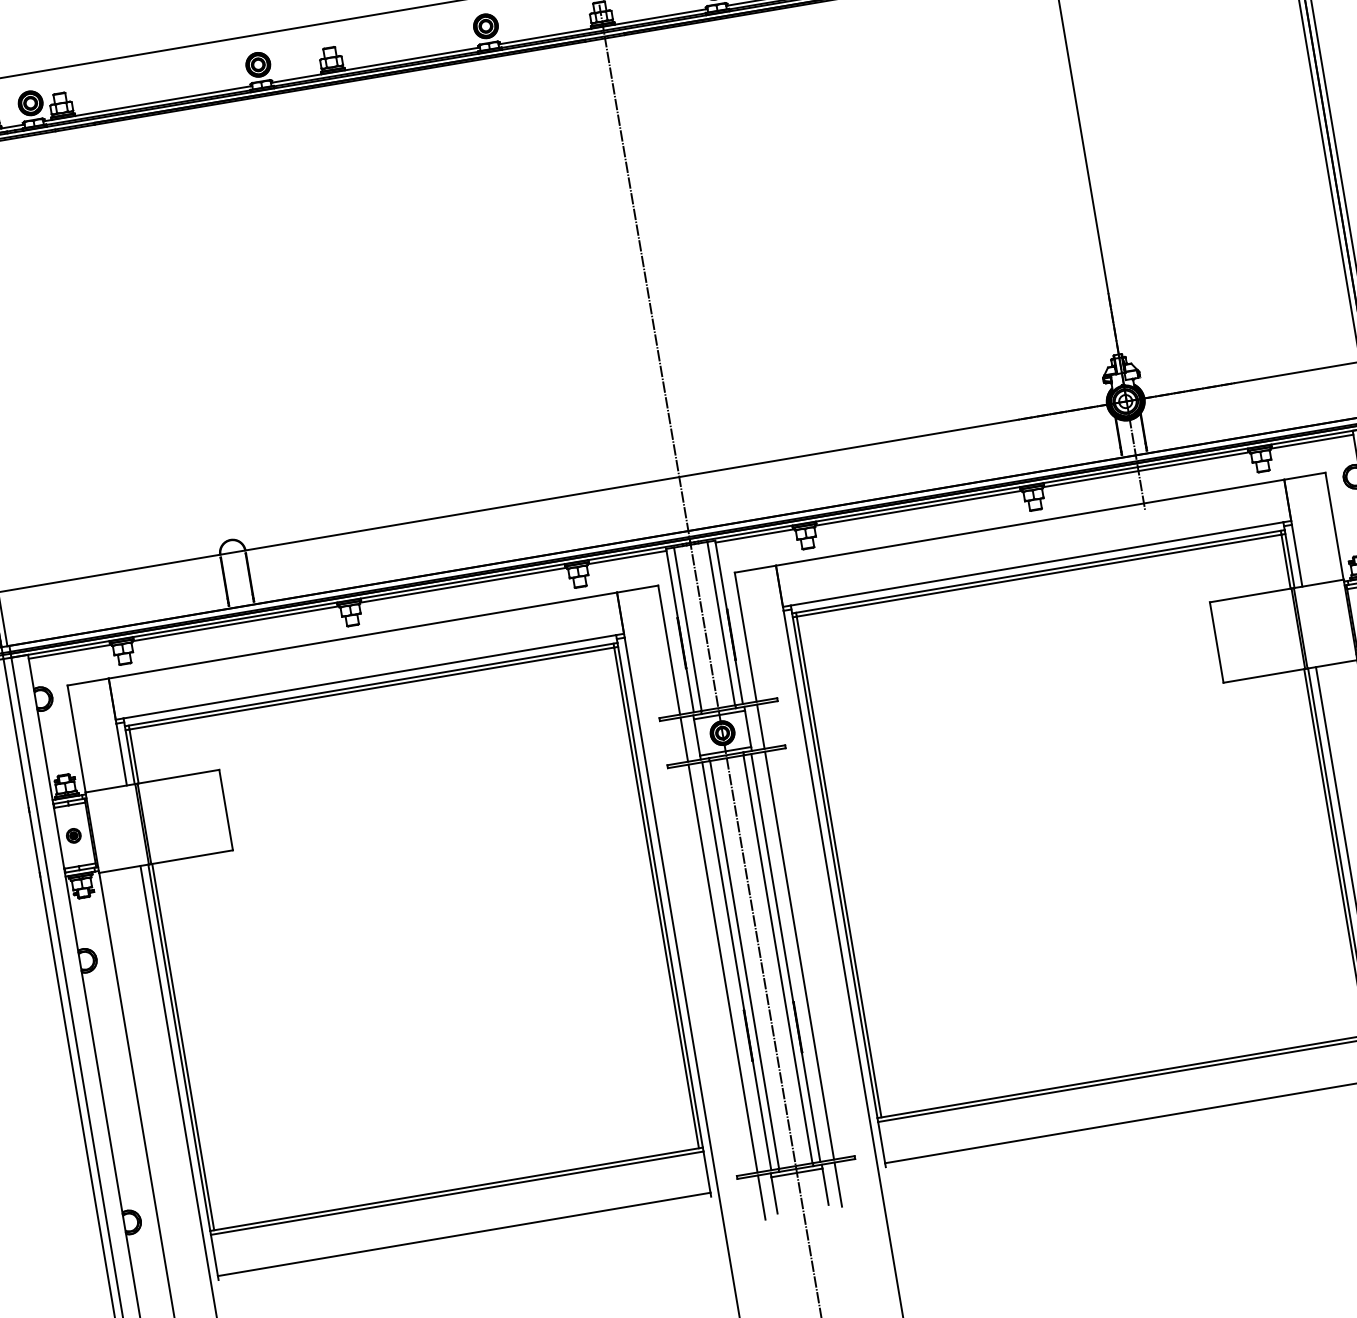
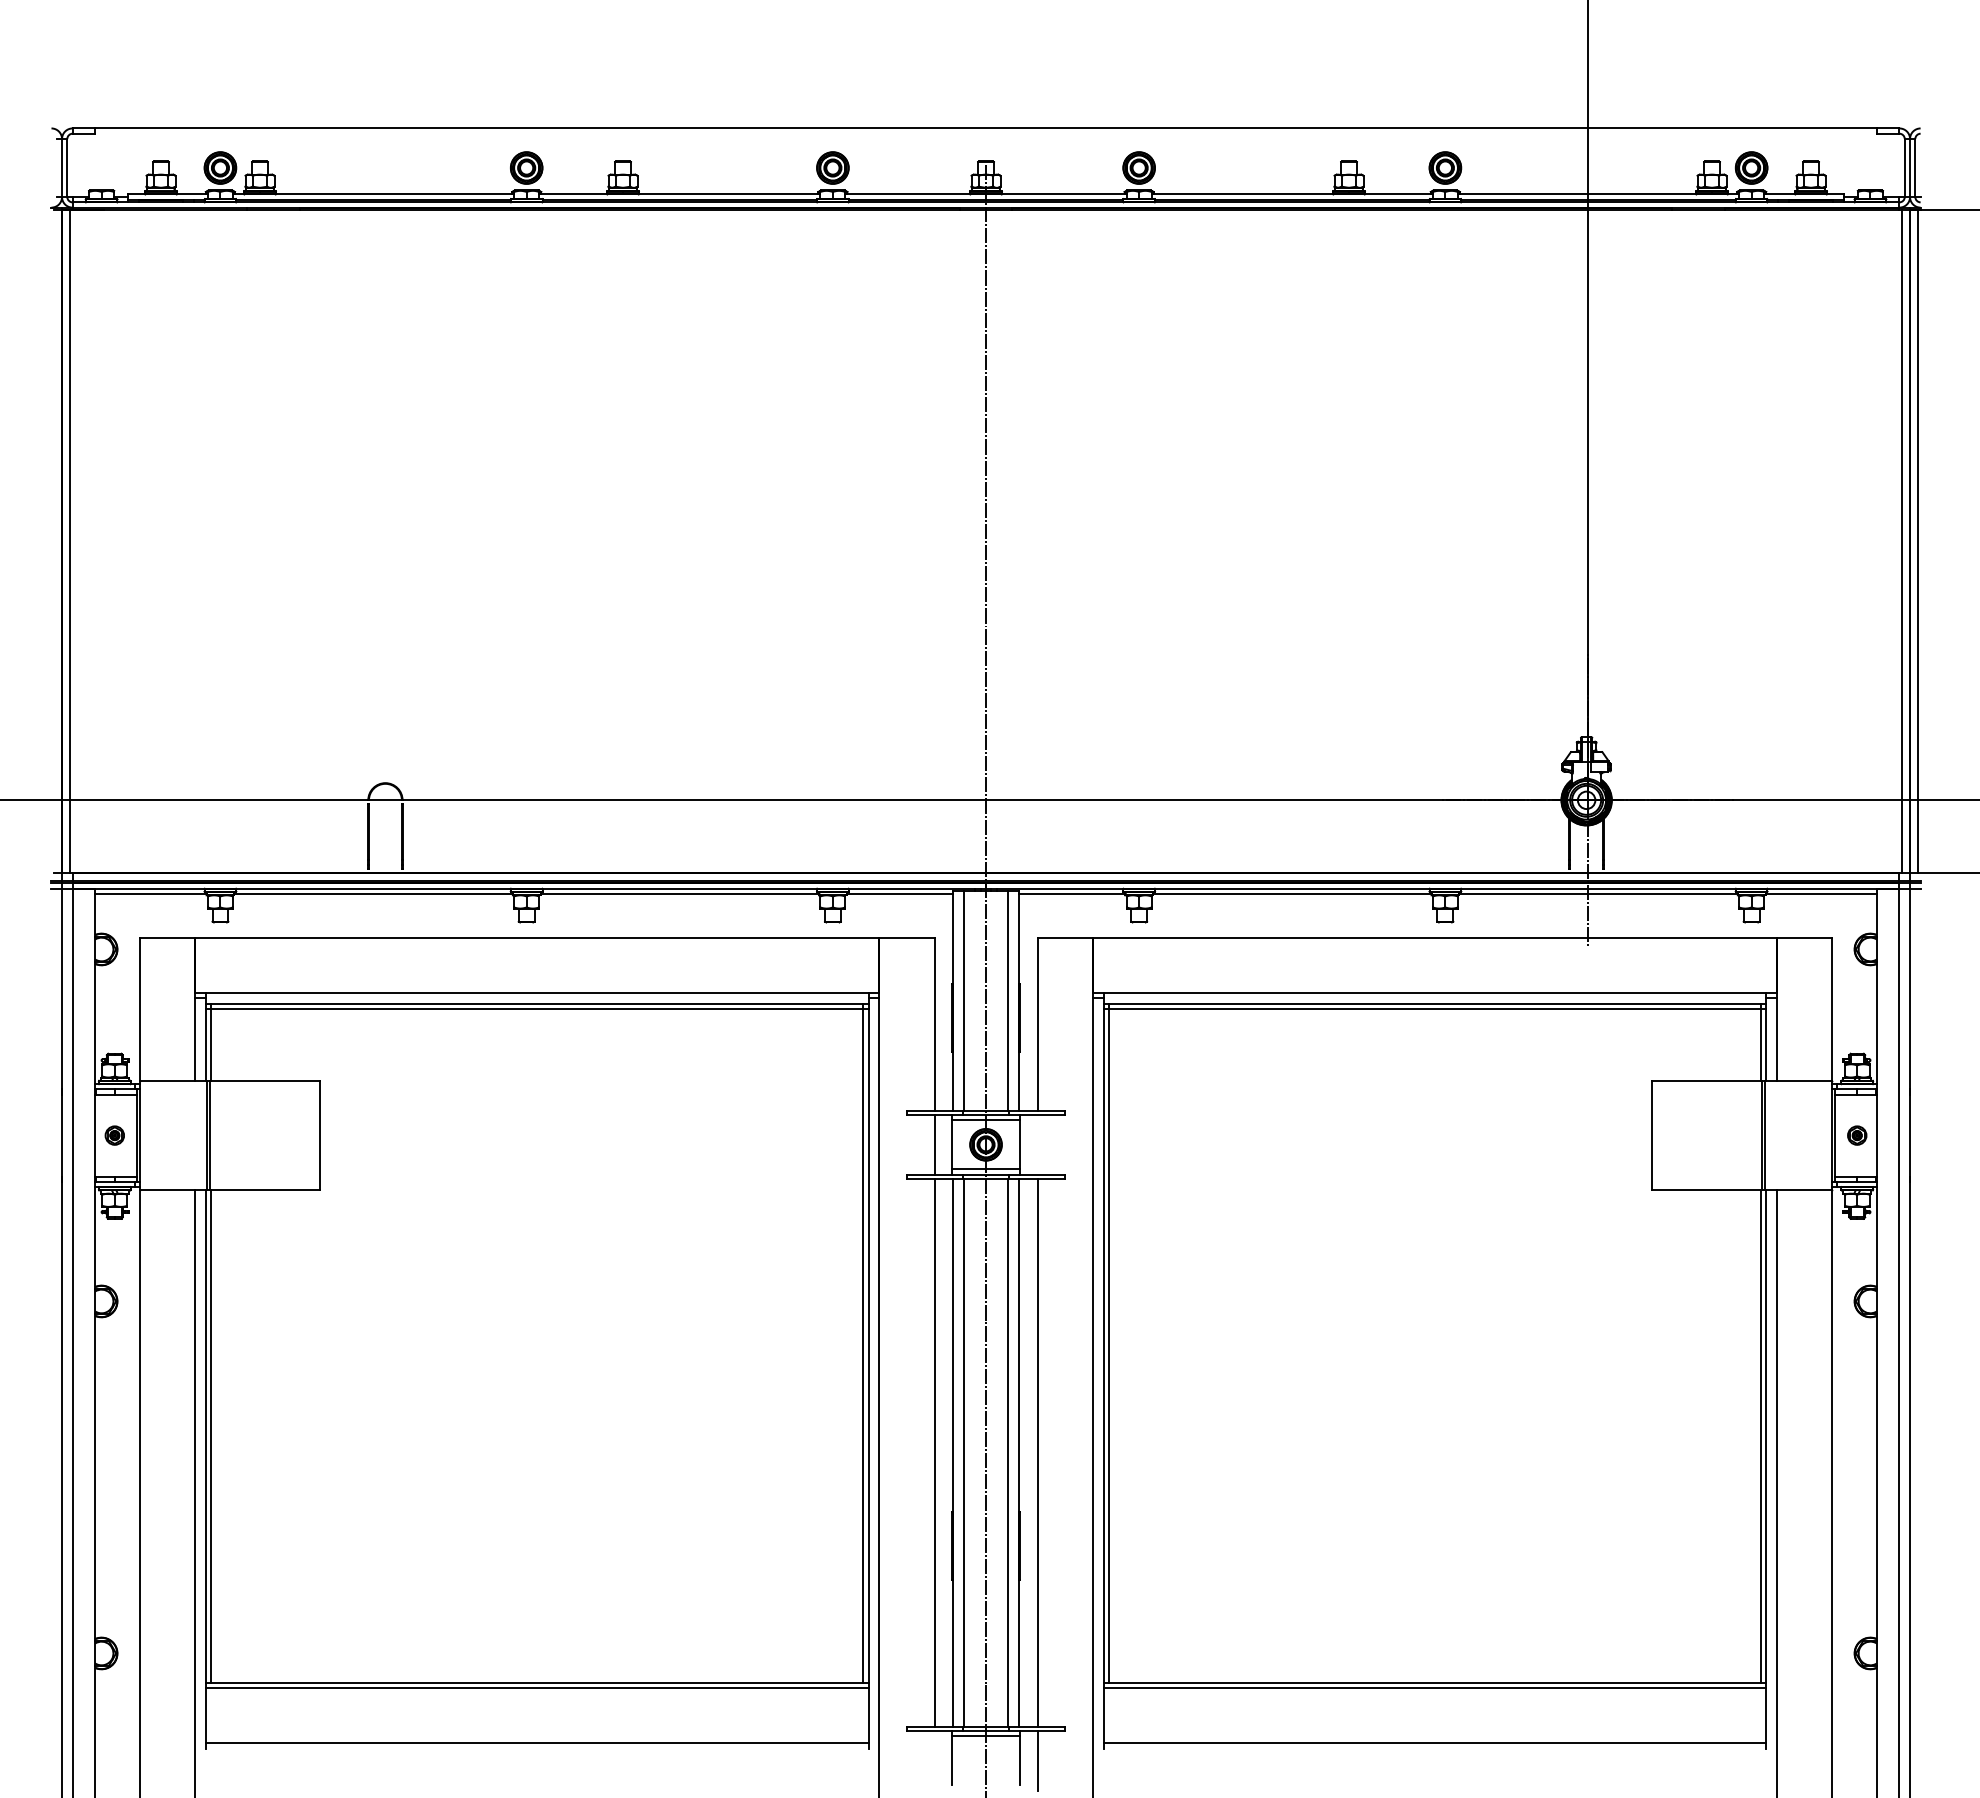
line: (760, 726) -> (1037, 1144), removed
line: (761, 1197) -> (934, 1760), removed

